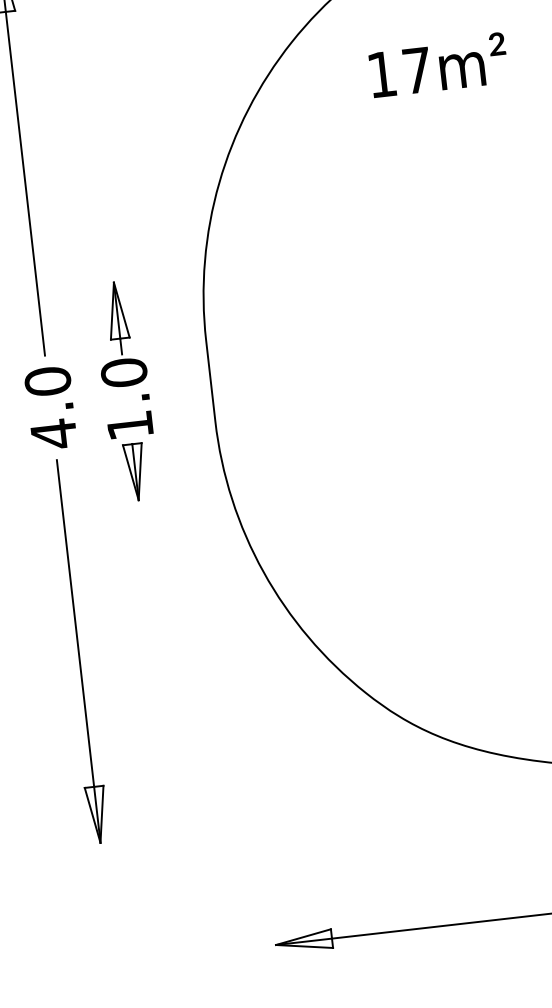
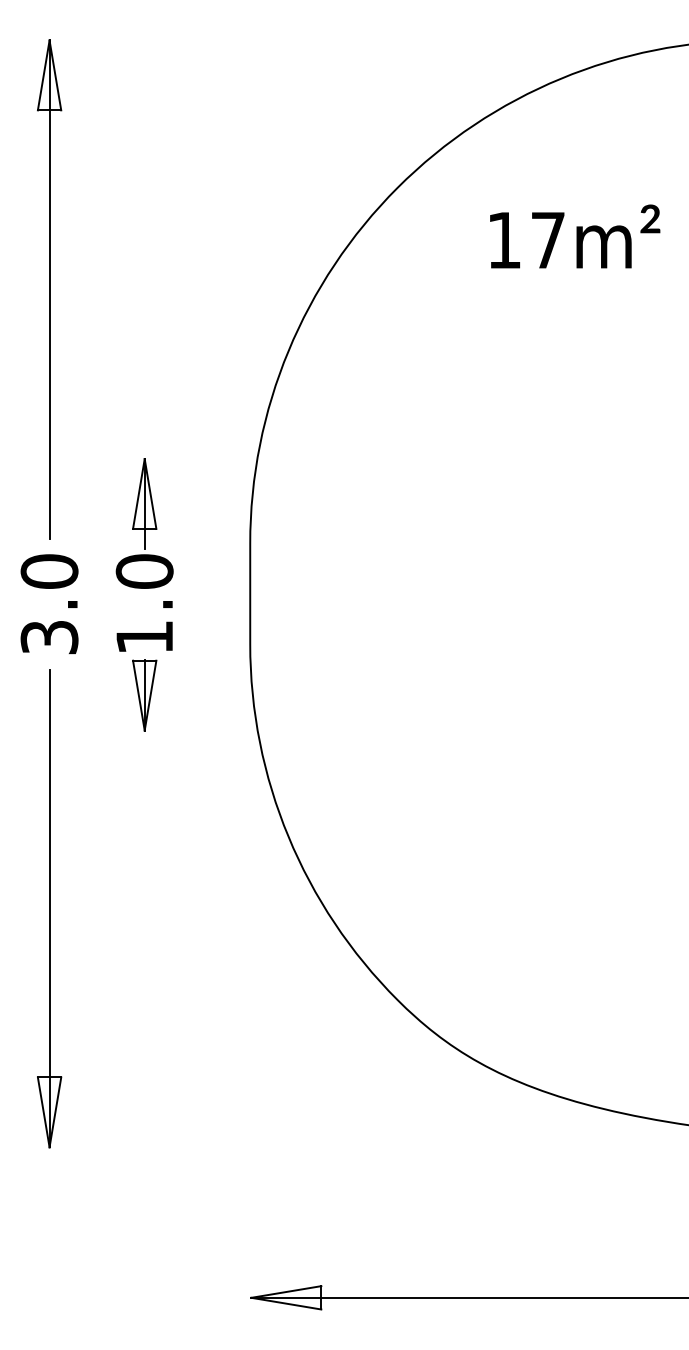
text: (53, 434) -> (49, 637), 4.0 -> 3.0

